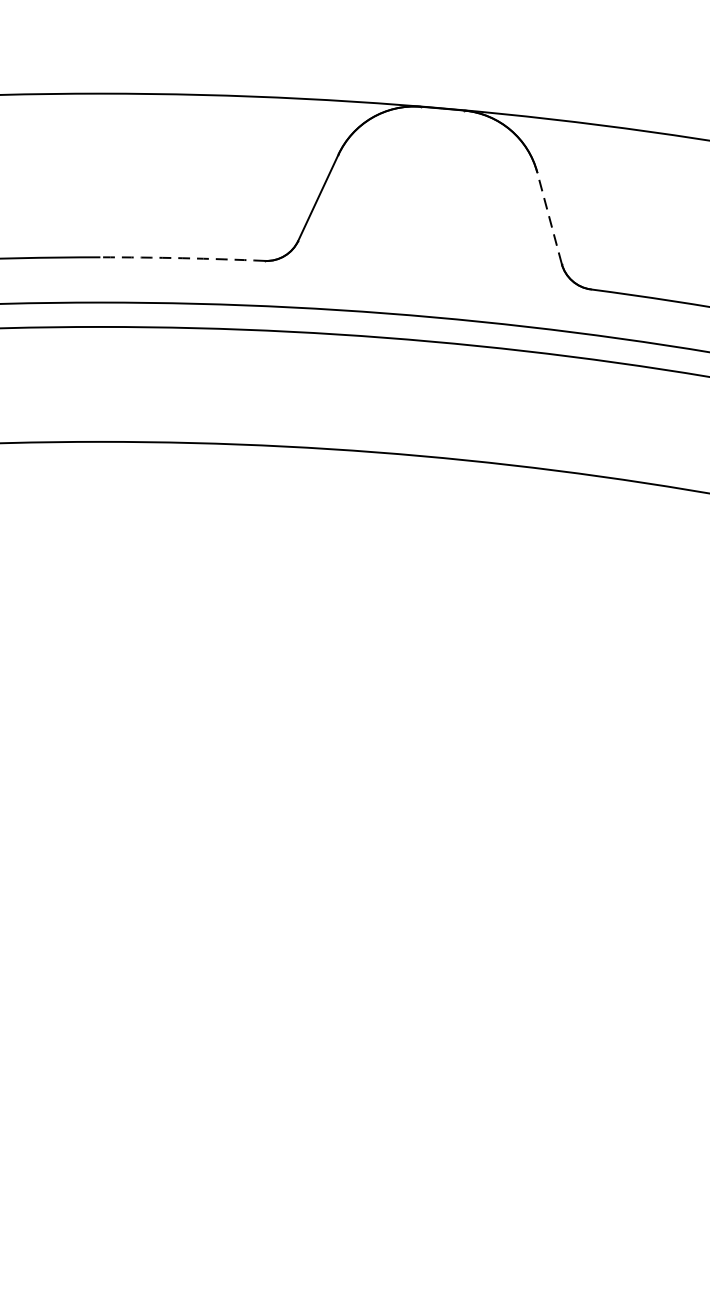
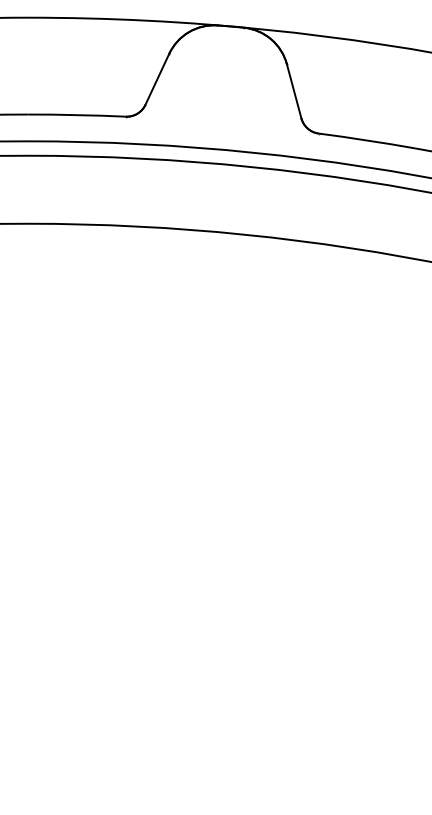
line: (550, 216) -> (294, 90), dashed -> solid
arc: (183, 258) -> (77, 115), dashed -> solid

